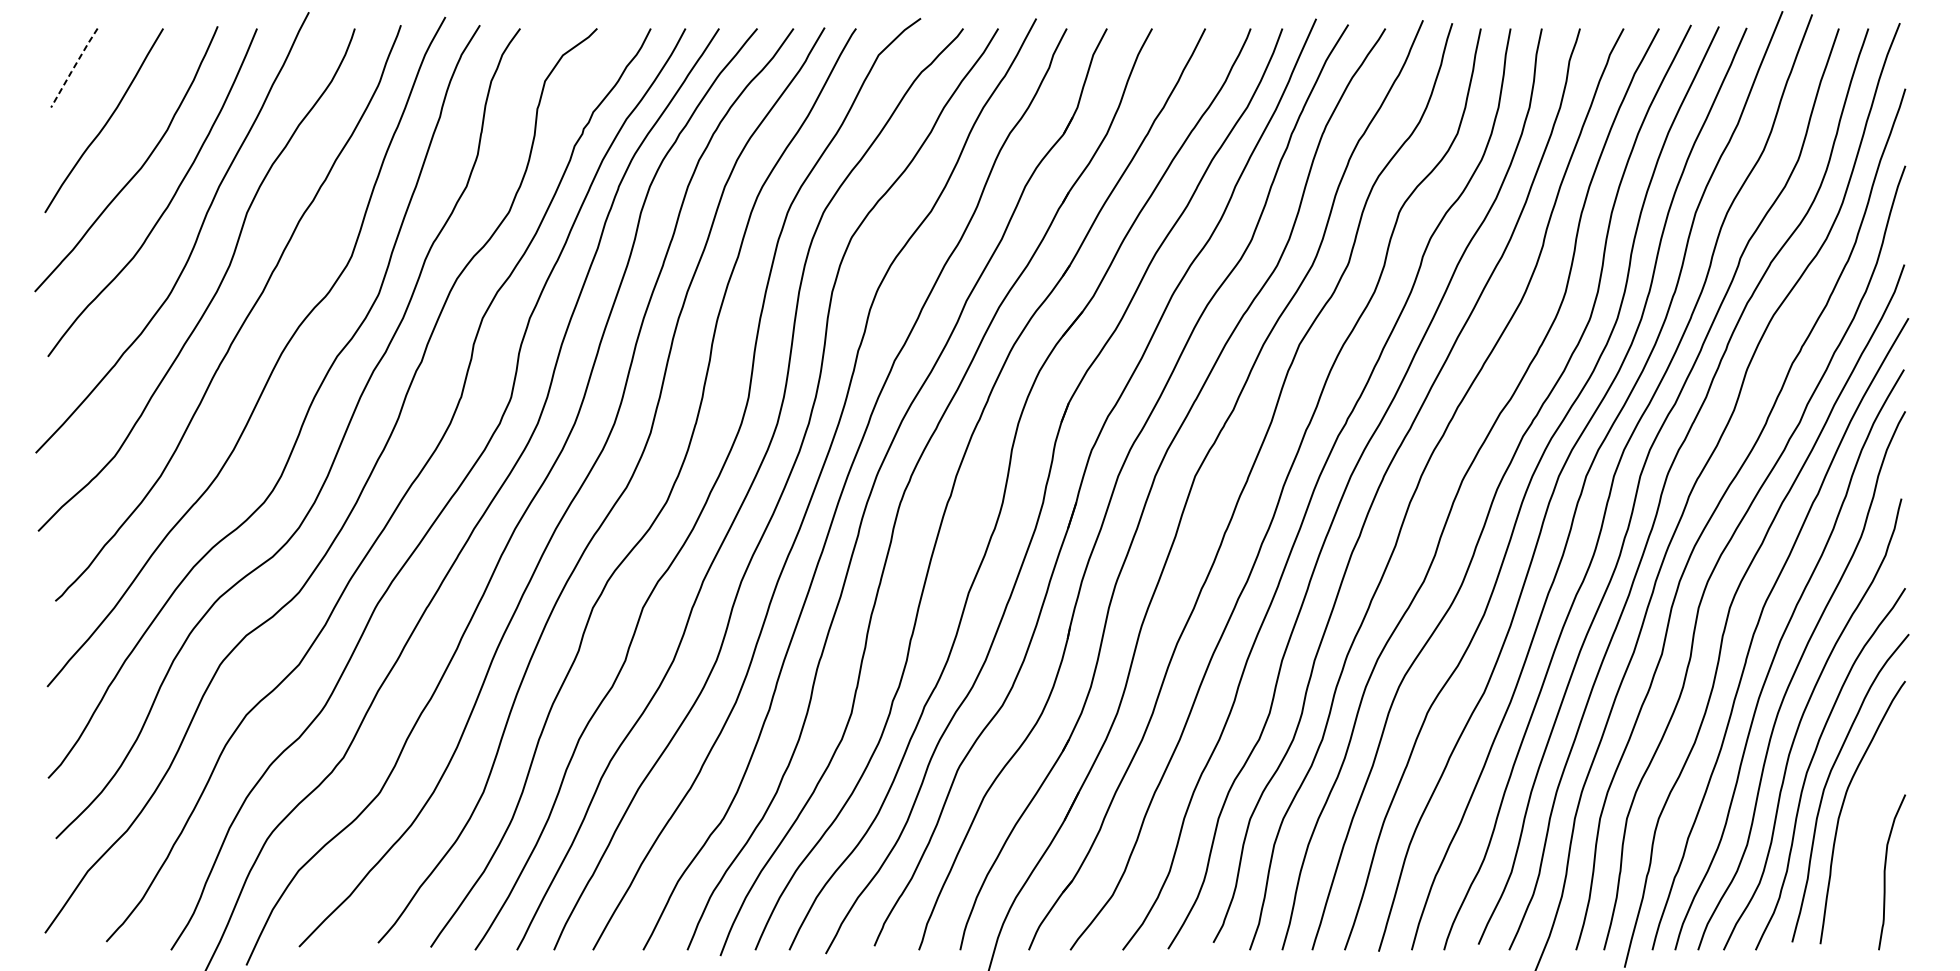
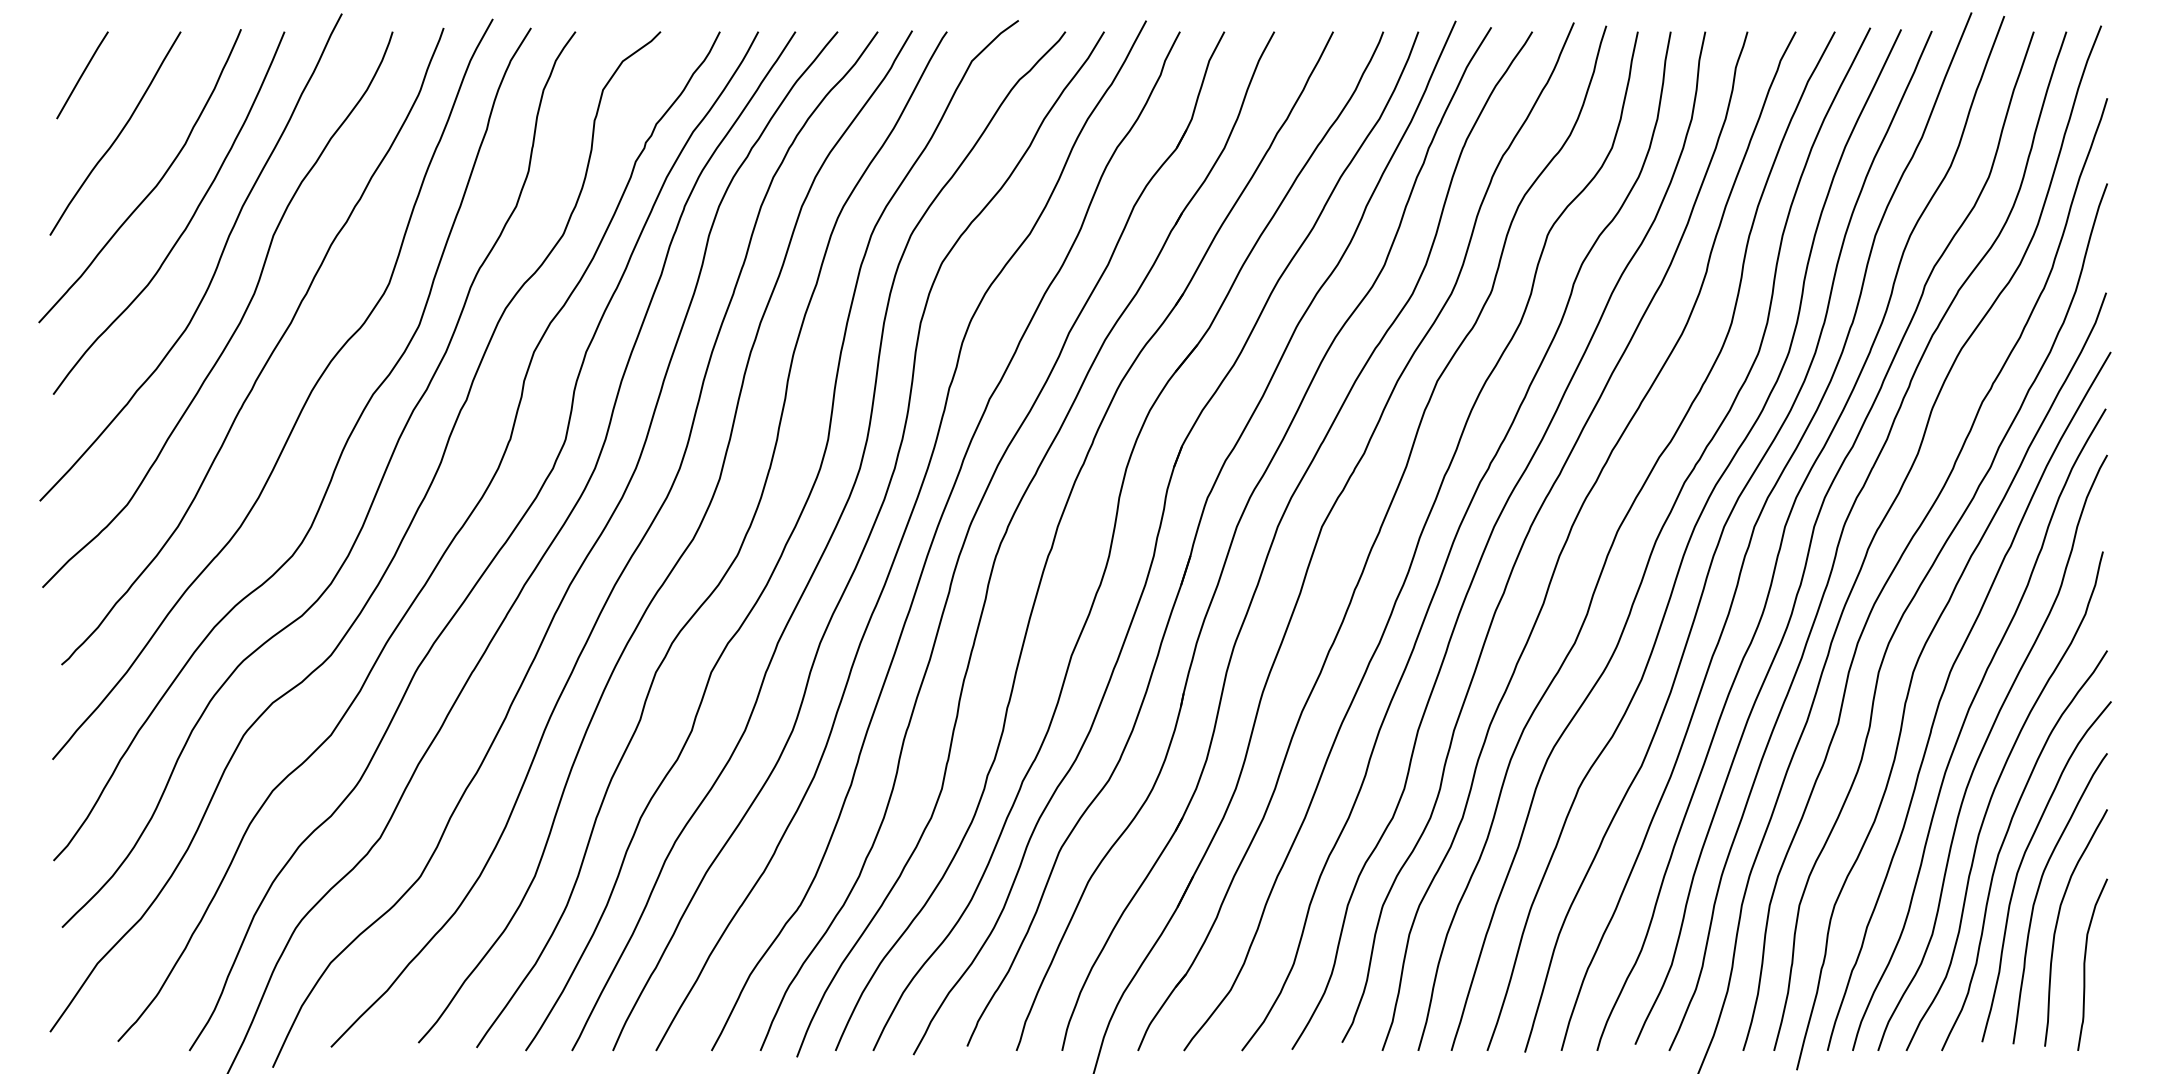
line: (74, 68) -> (82, 75), dashed -> solid
curve: (1861, 833) -> (2058, 921), added

